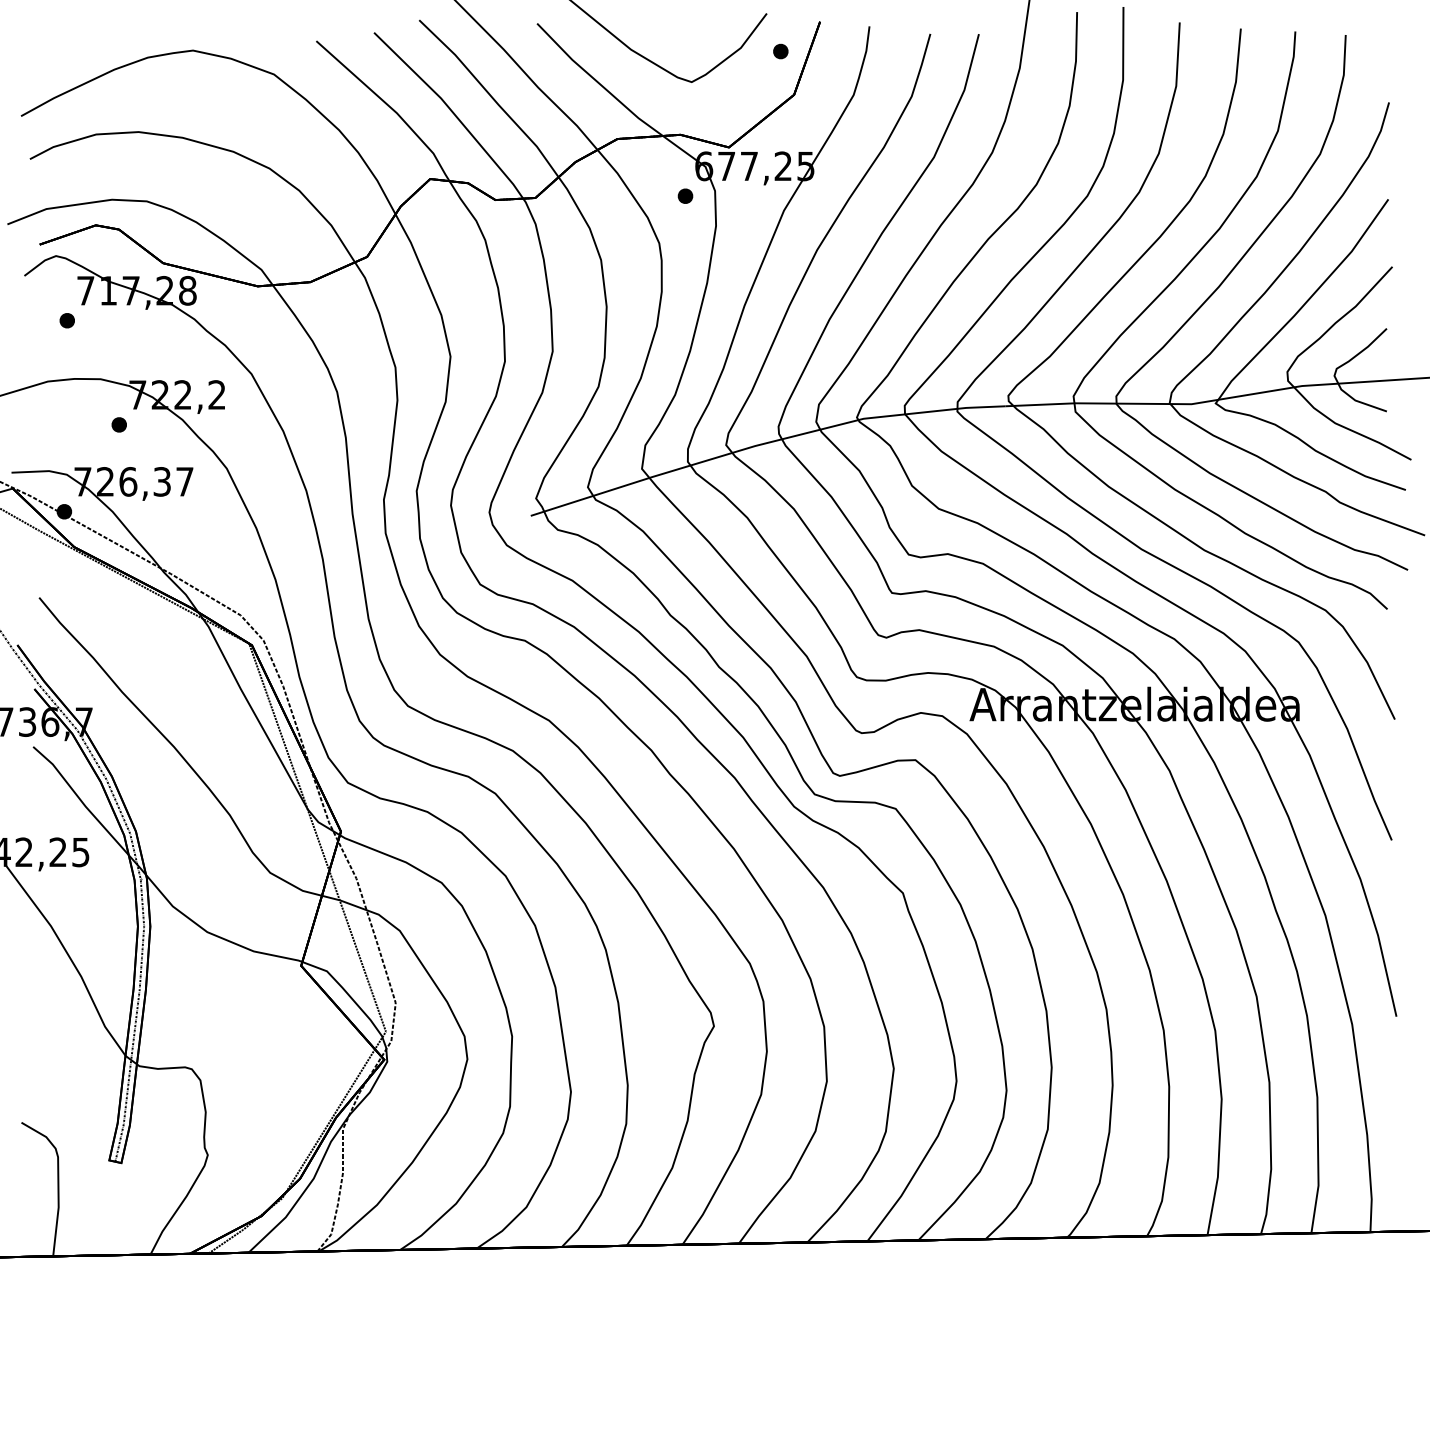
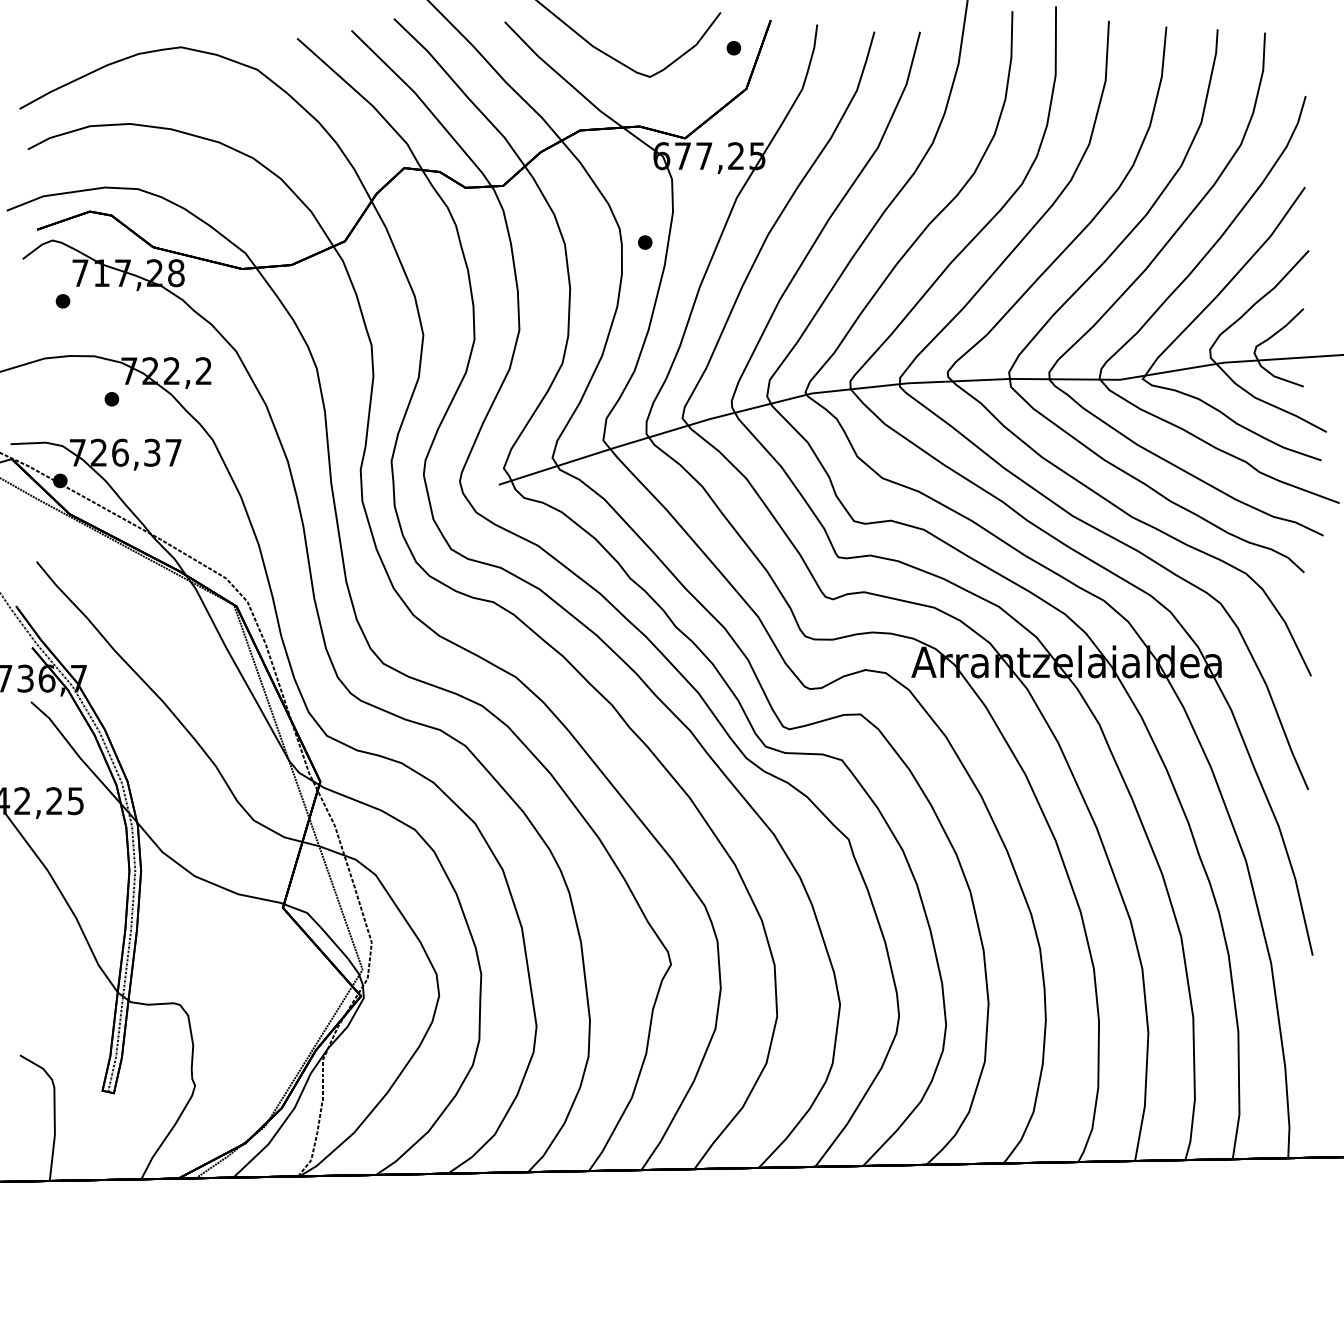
part: (685, 195) -> (645, 241), moved

